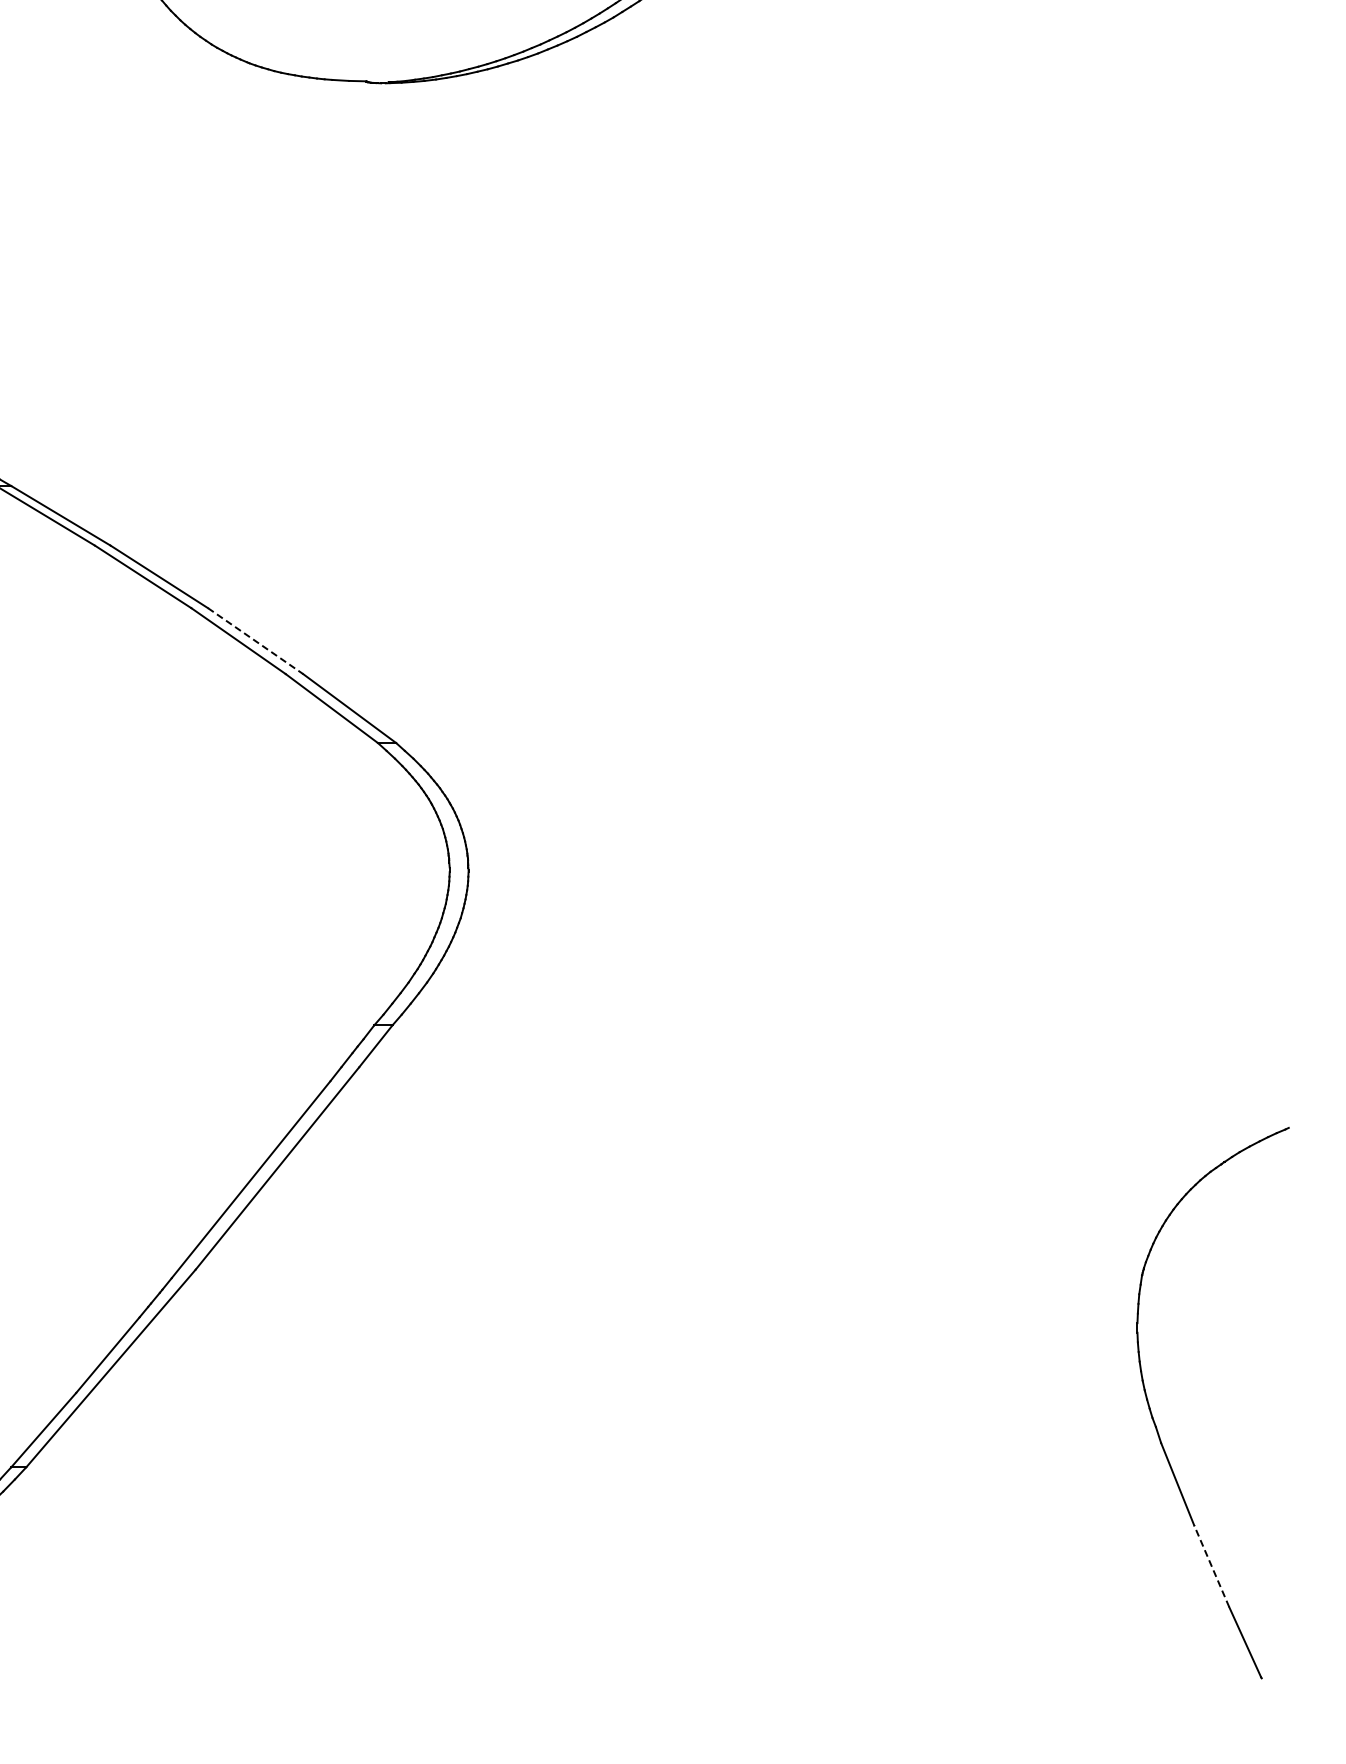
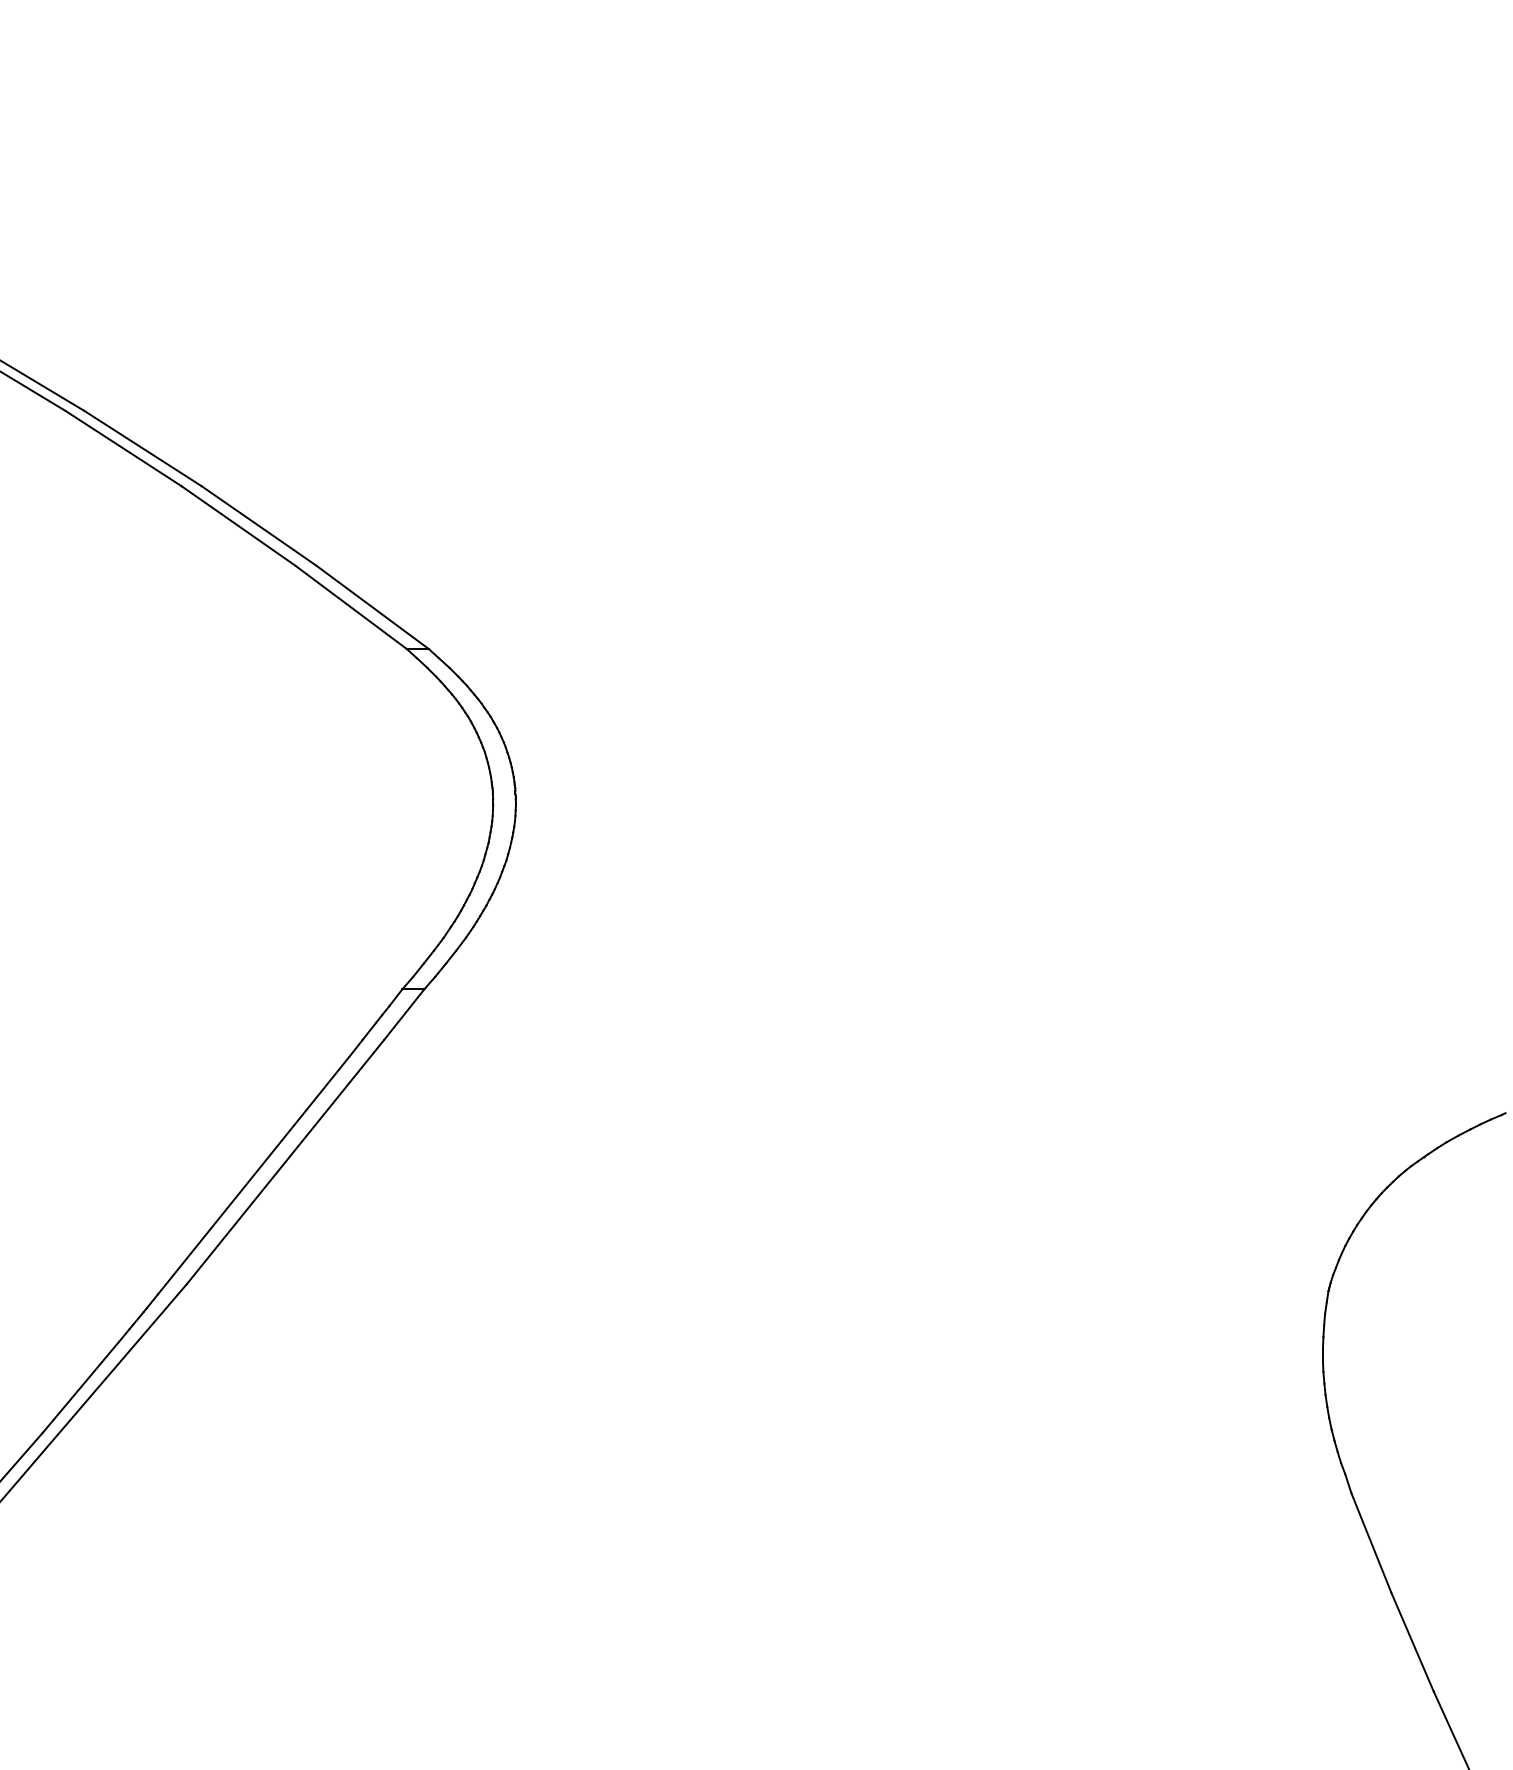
line: (255, 641) -> (258, 526), dashed -> solid
line: (1211, 1565) -> (1412, 1641), dashed -> solid

